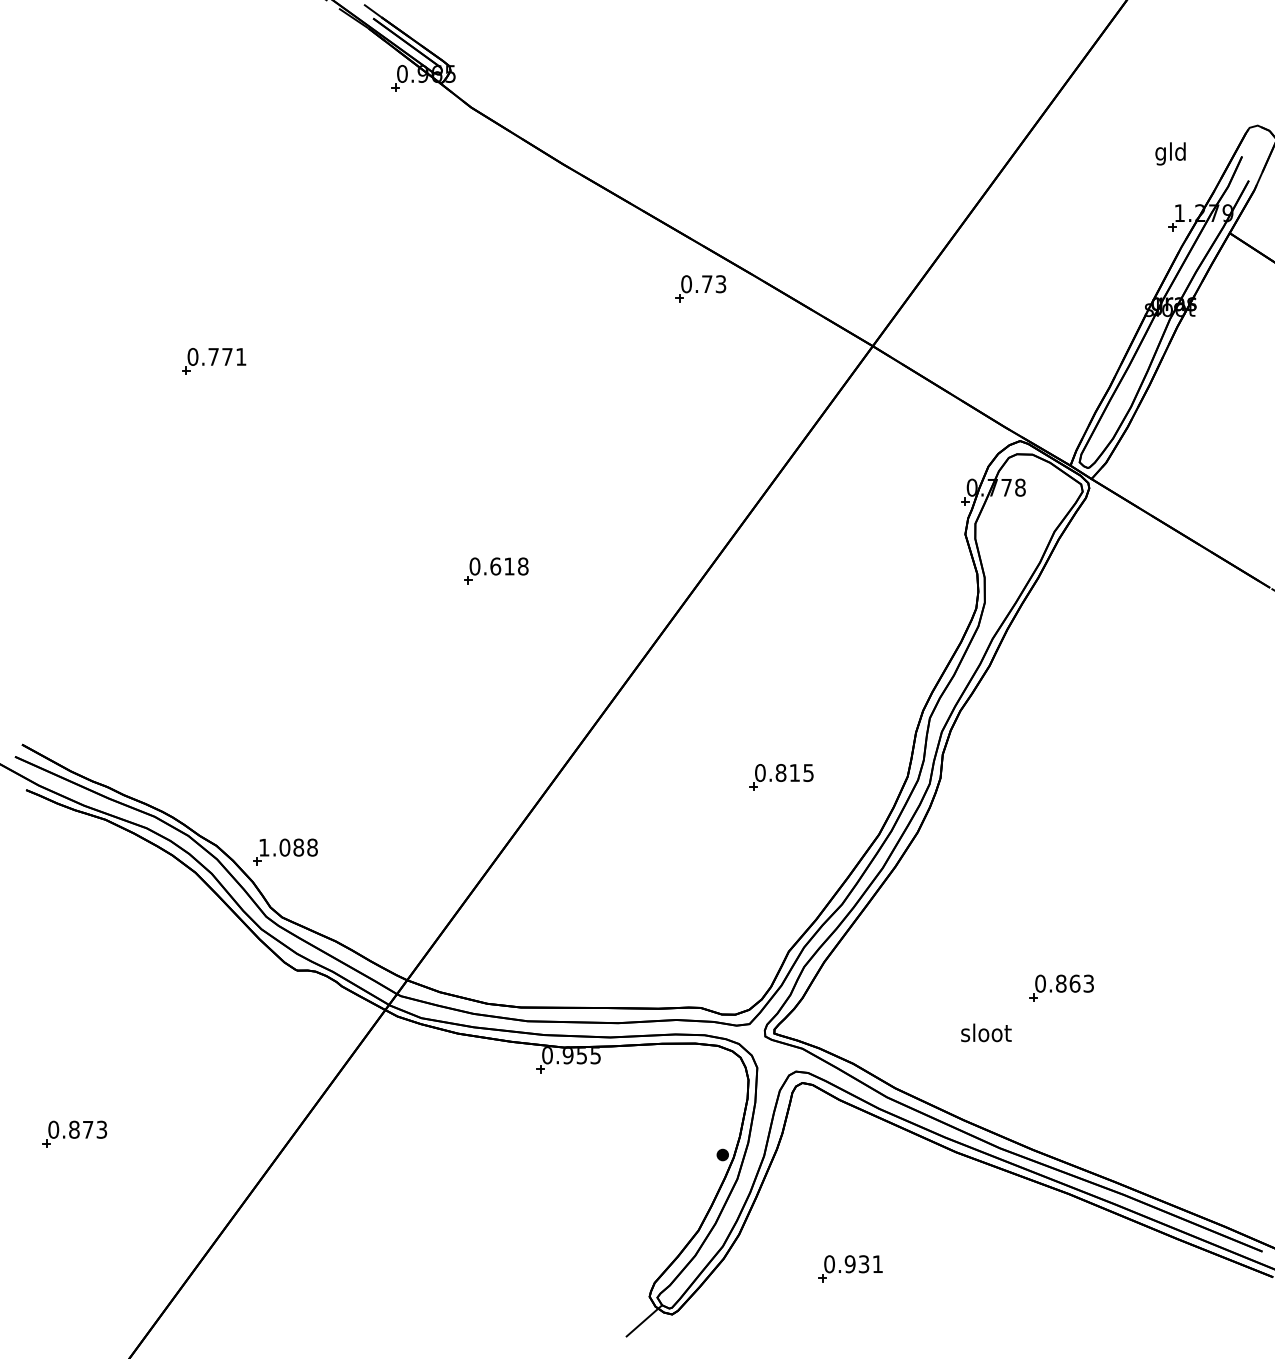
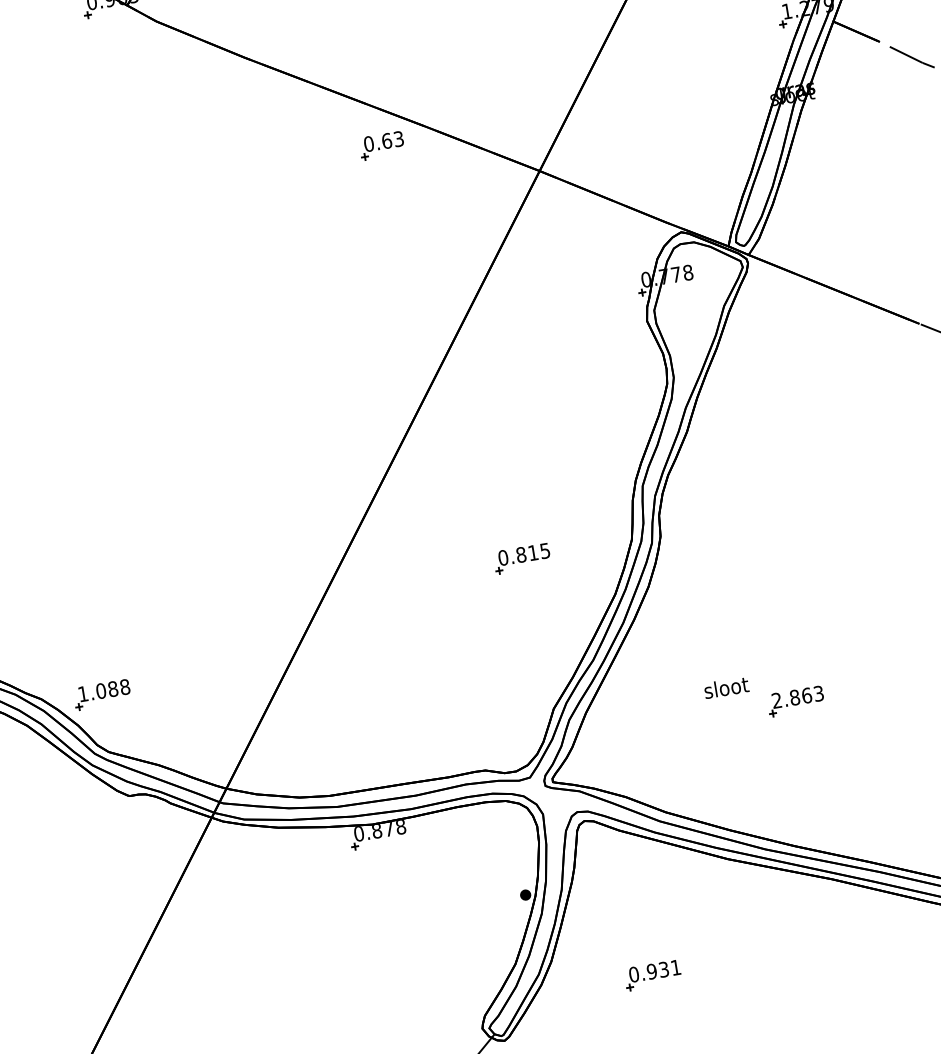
text: (707, 284) -> (387, 141), 0.73 -> 0.63
part: (496, 570) -> (245, 419), removed
text: (1040, 983) -> (776, 700), 0.863 -> 2.863
text: (986, 1032) -> (726, 687), moved
text: (581, 1056) -> (388, 829), 0.955 -> 0.878

